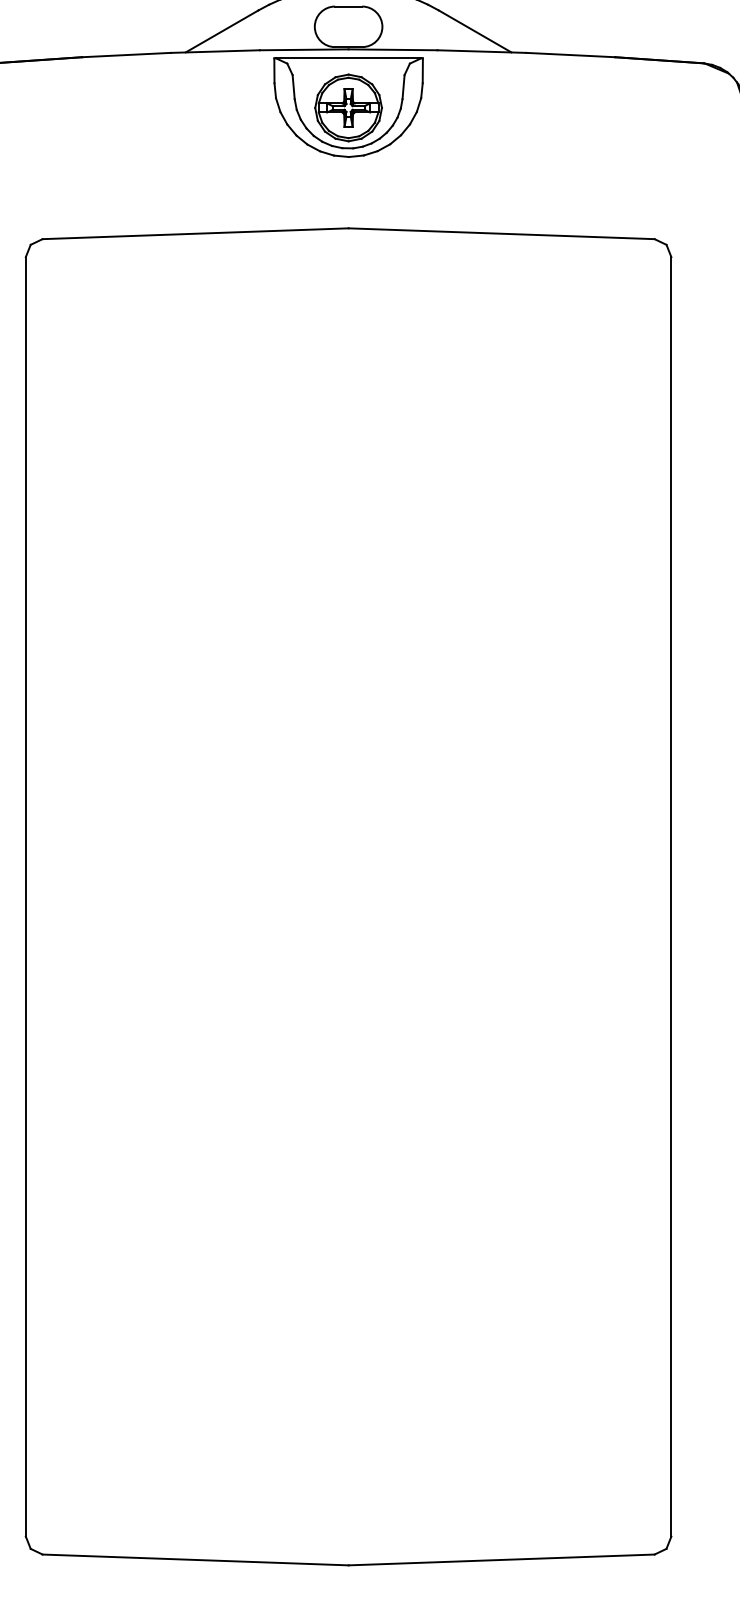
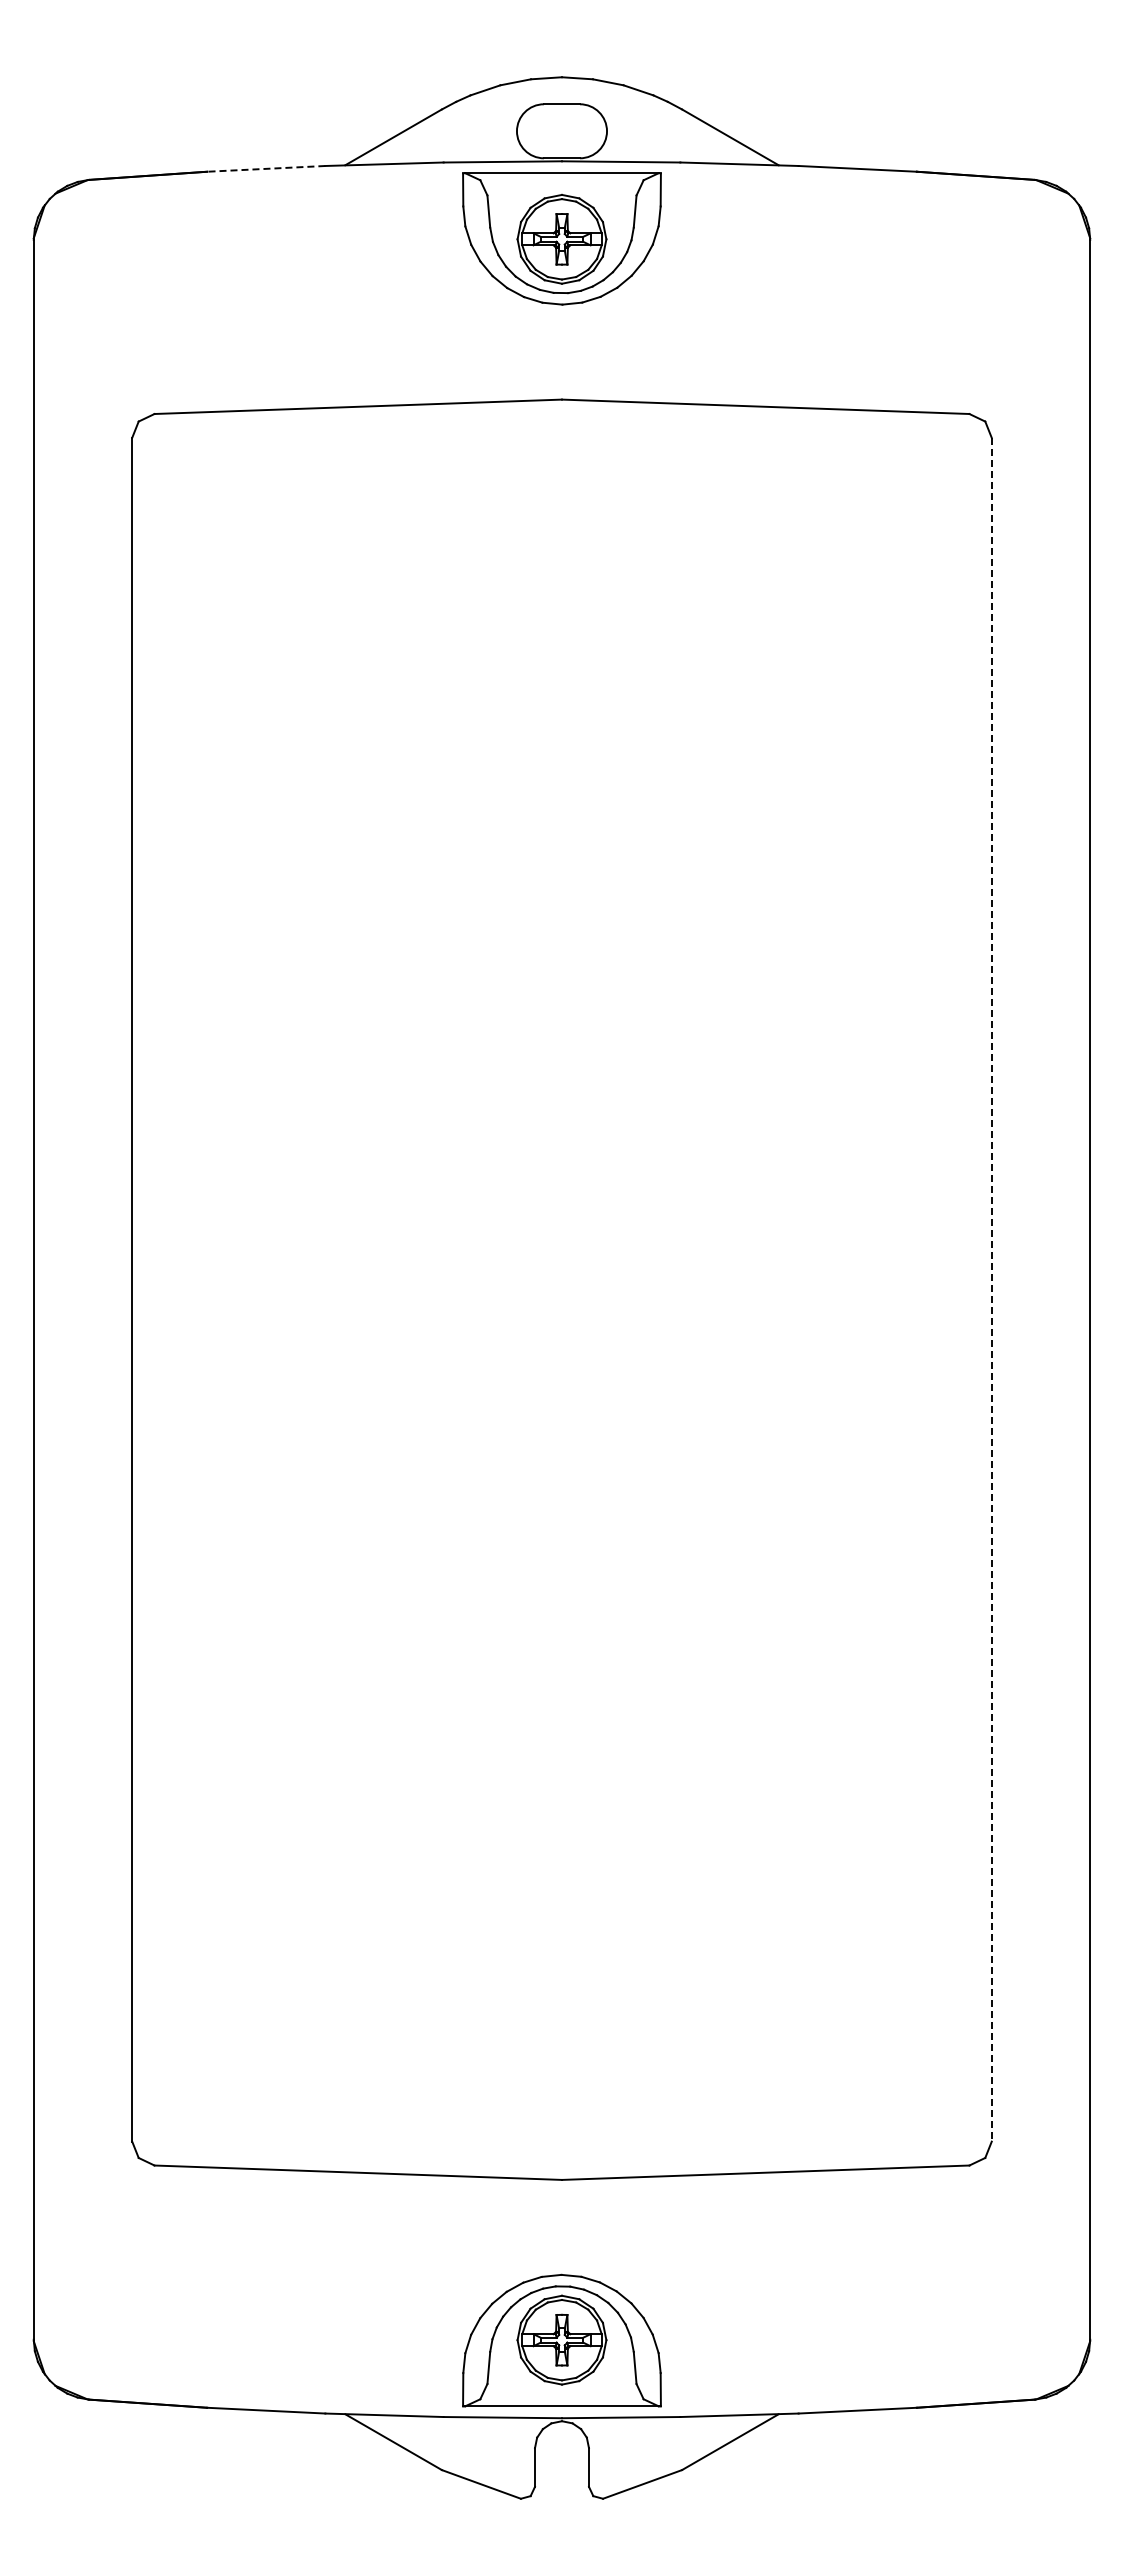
line: (125, 54) -> (265, 168), solid -> dashed
line: (671, 896) -> (991, 1289), solid -> dashed

